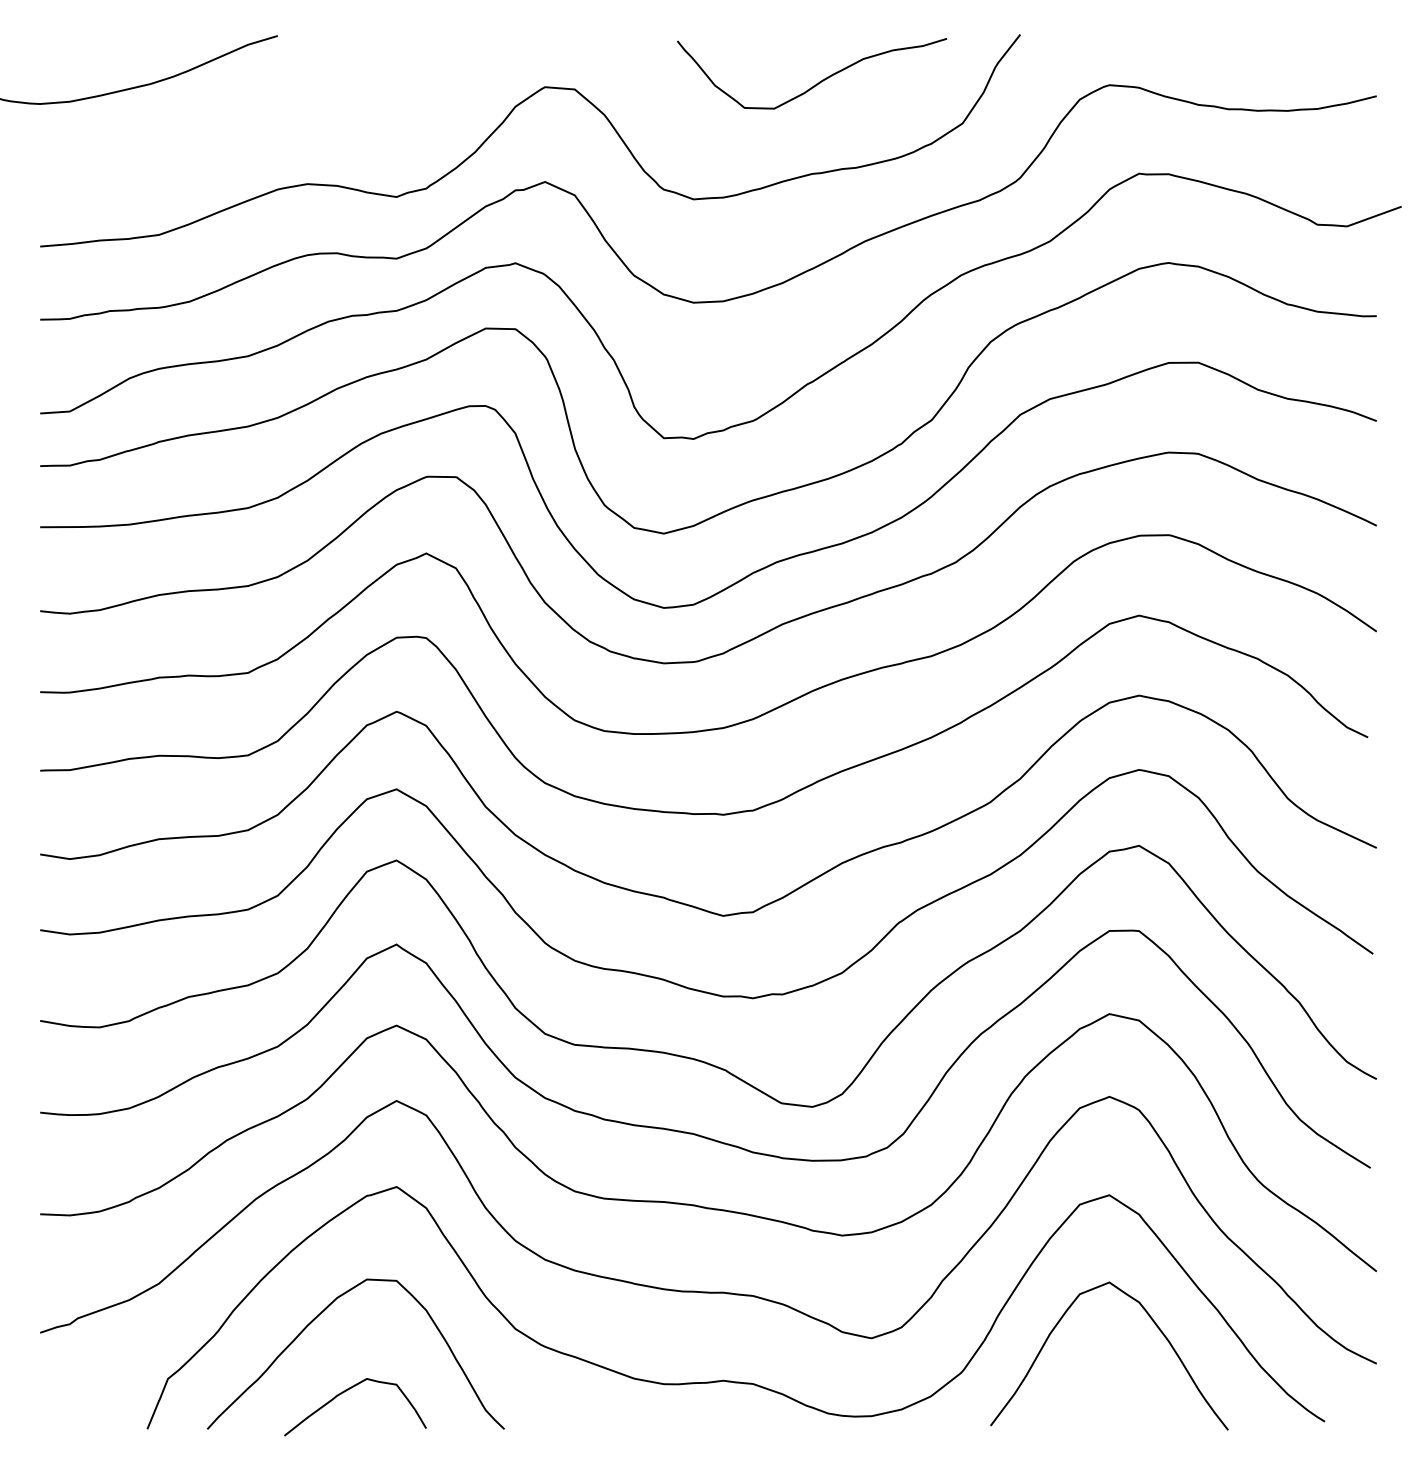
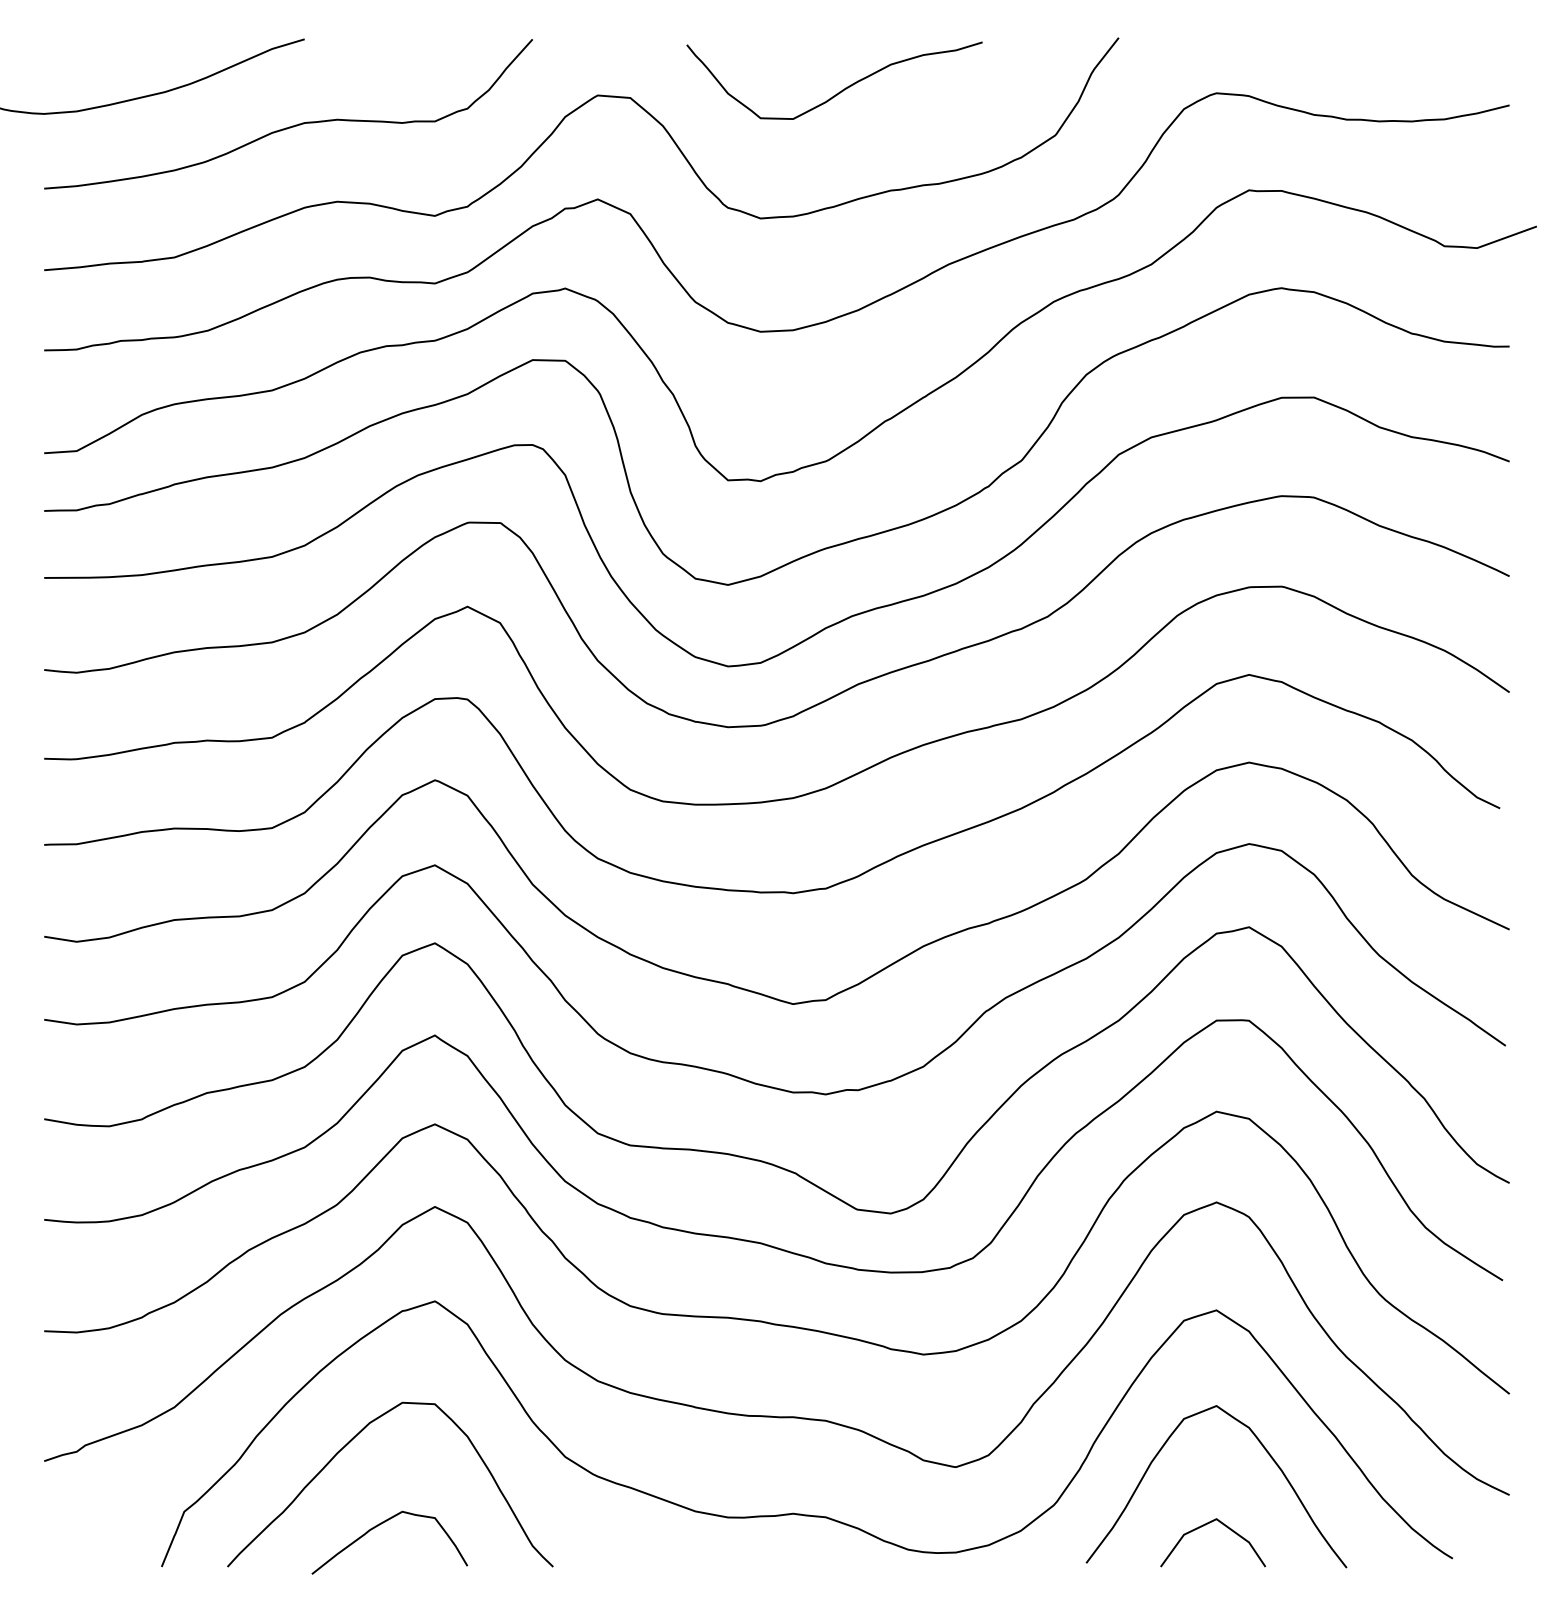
curve: (819, 81) -> (842, 89), moved
curve: (266, 114) -> (292, 125), added
line: (1099, 1391) -> (1205, 1525), added

